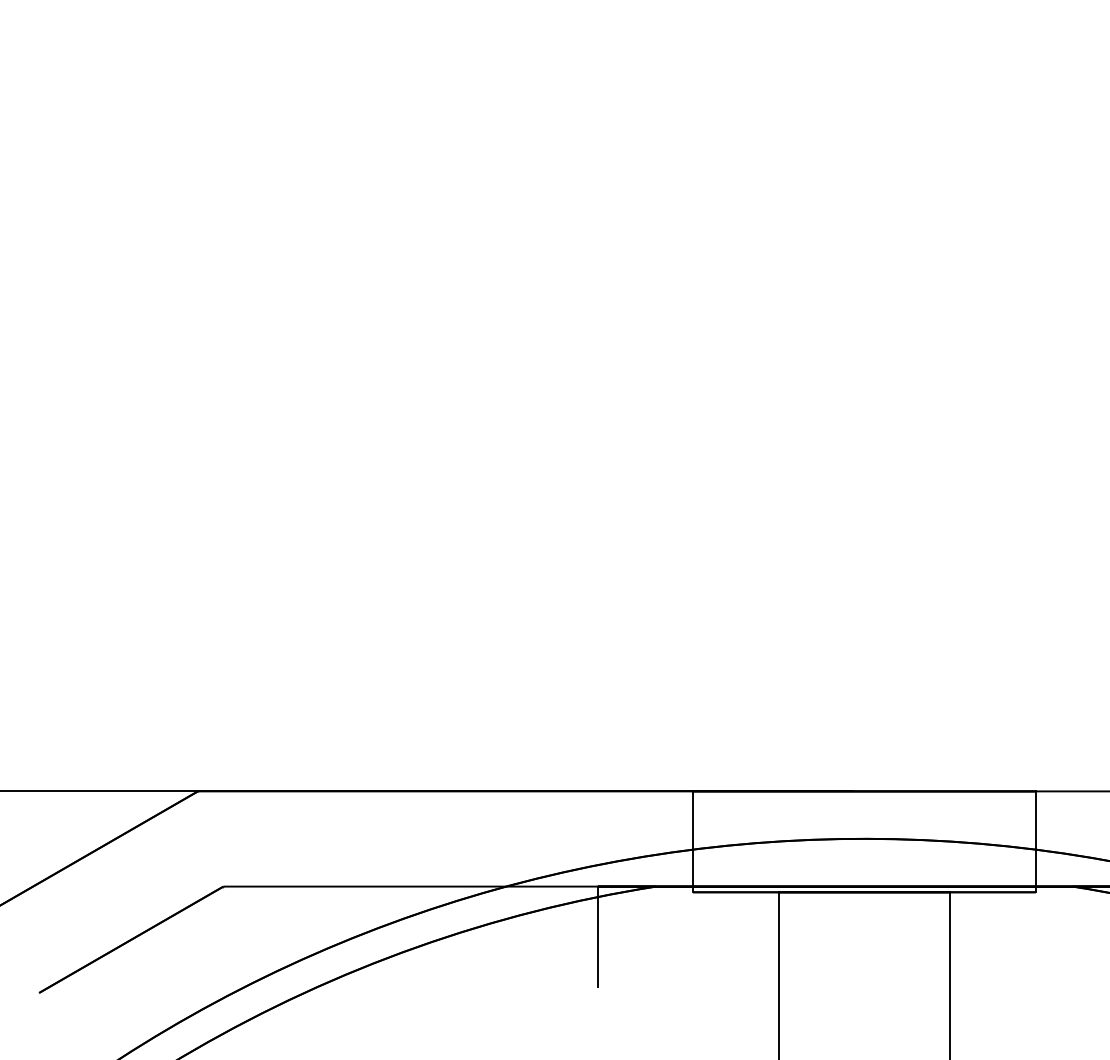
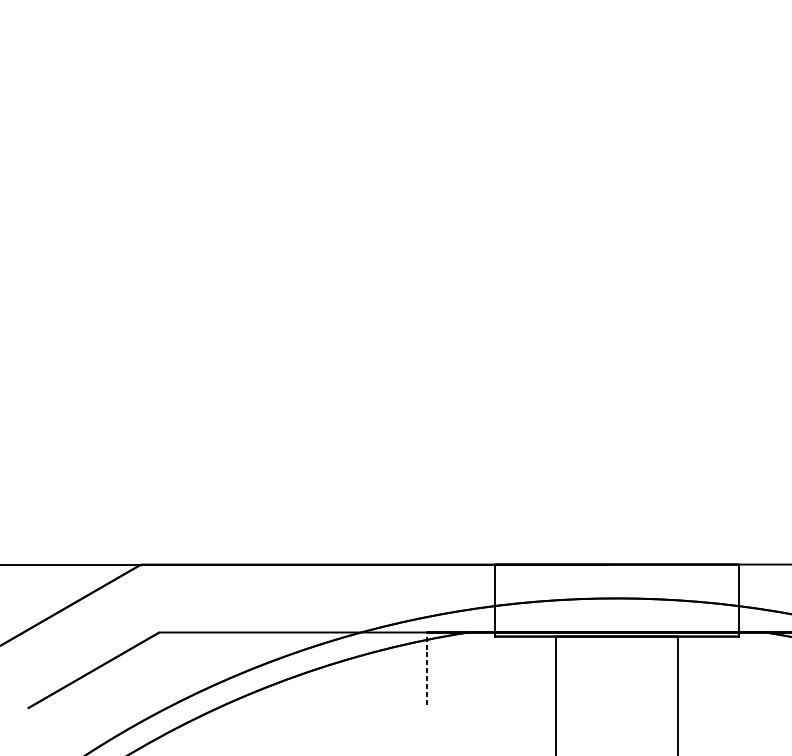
line: (597, 936) -> (426, 668), solid -> dashed

